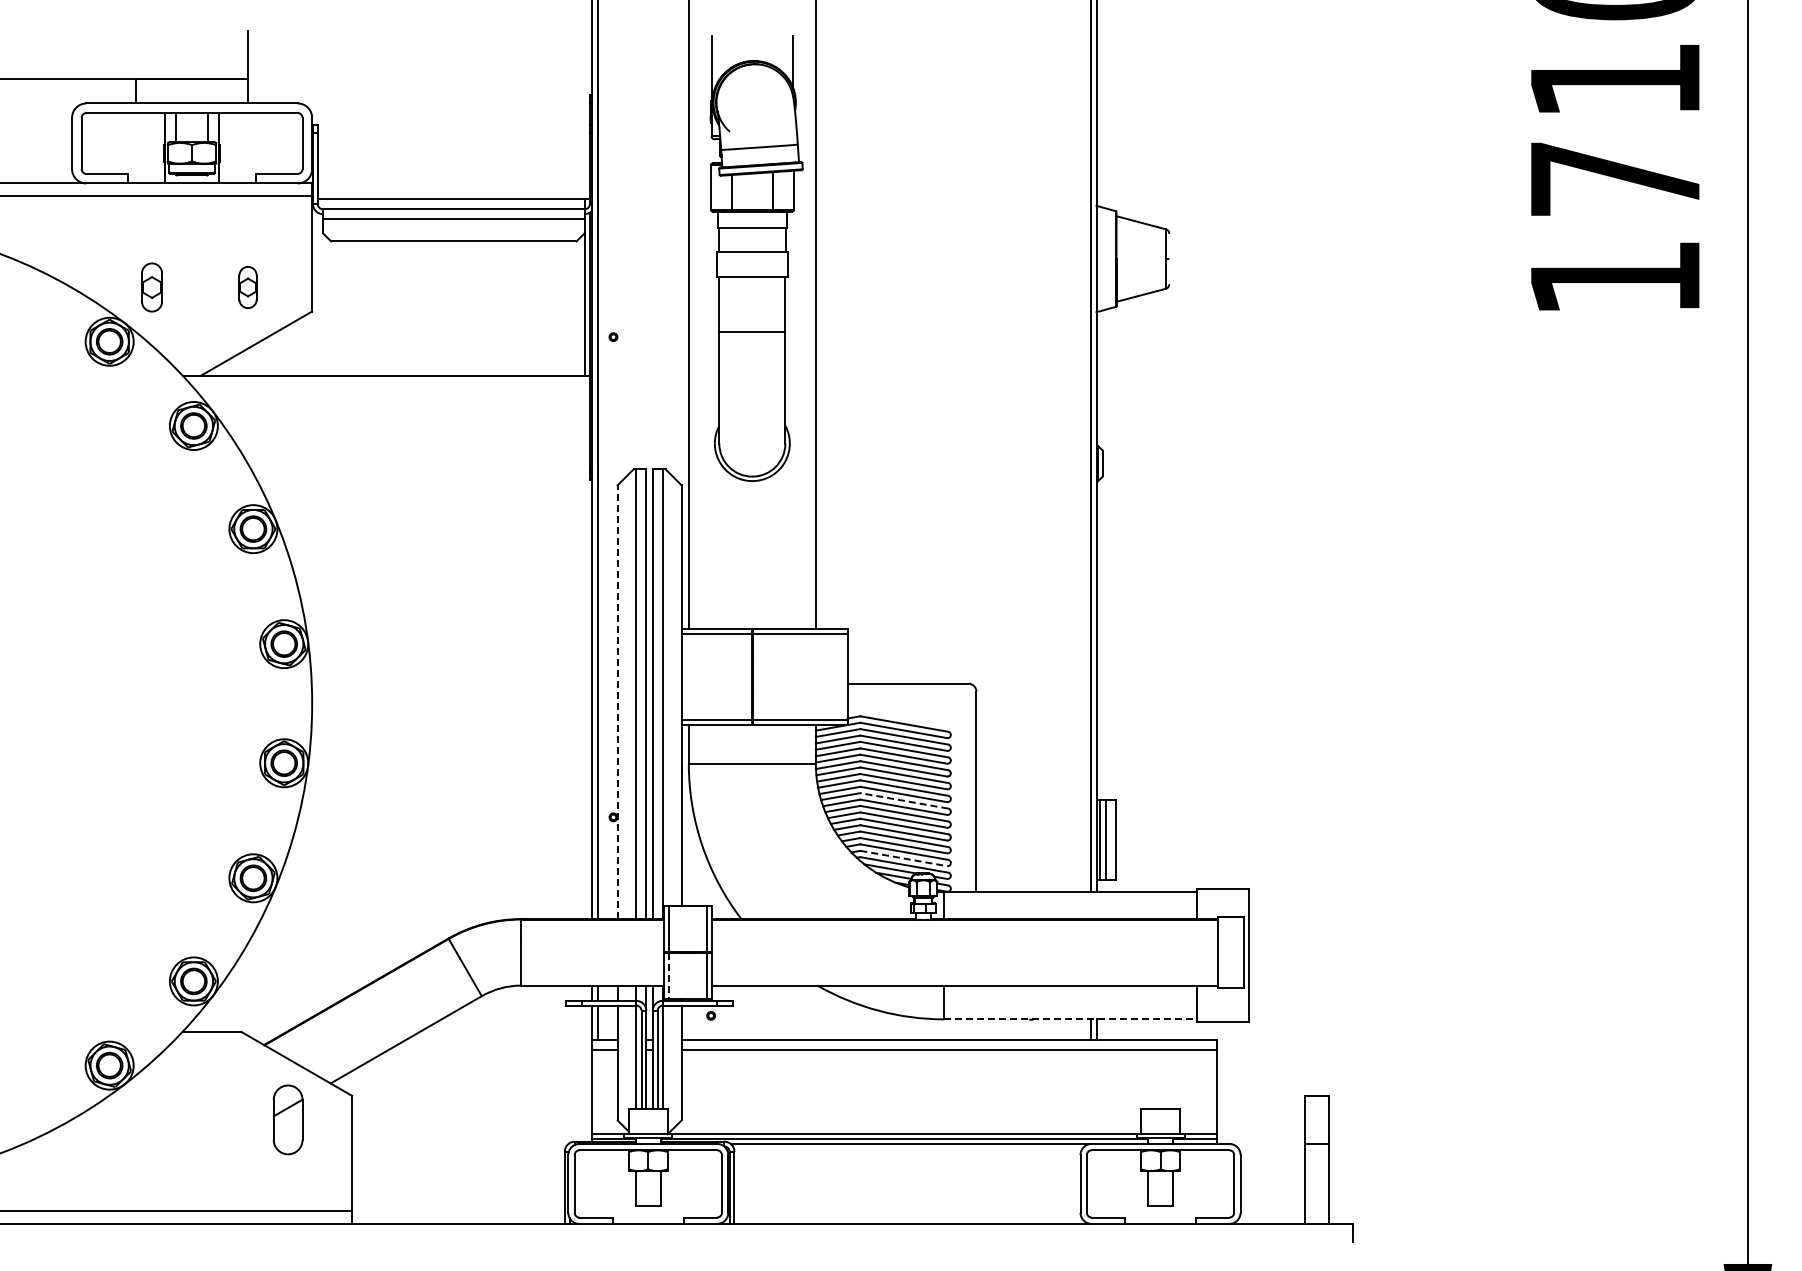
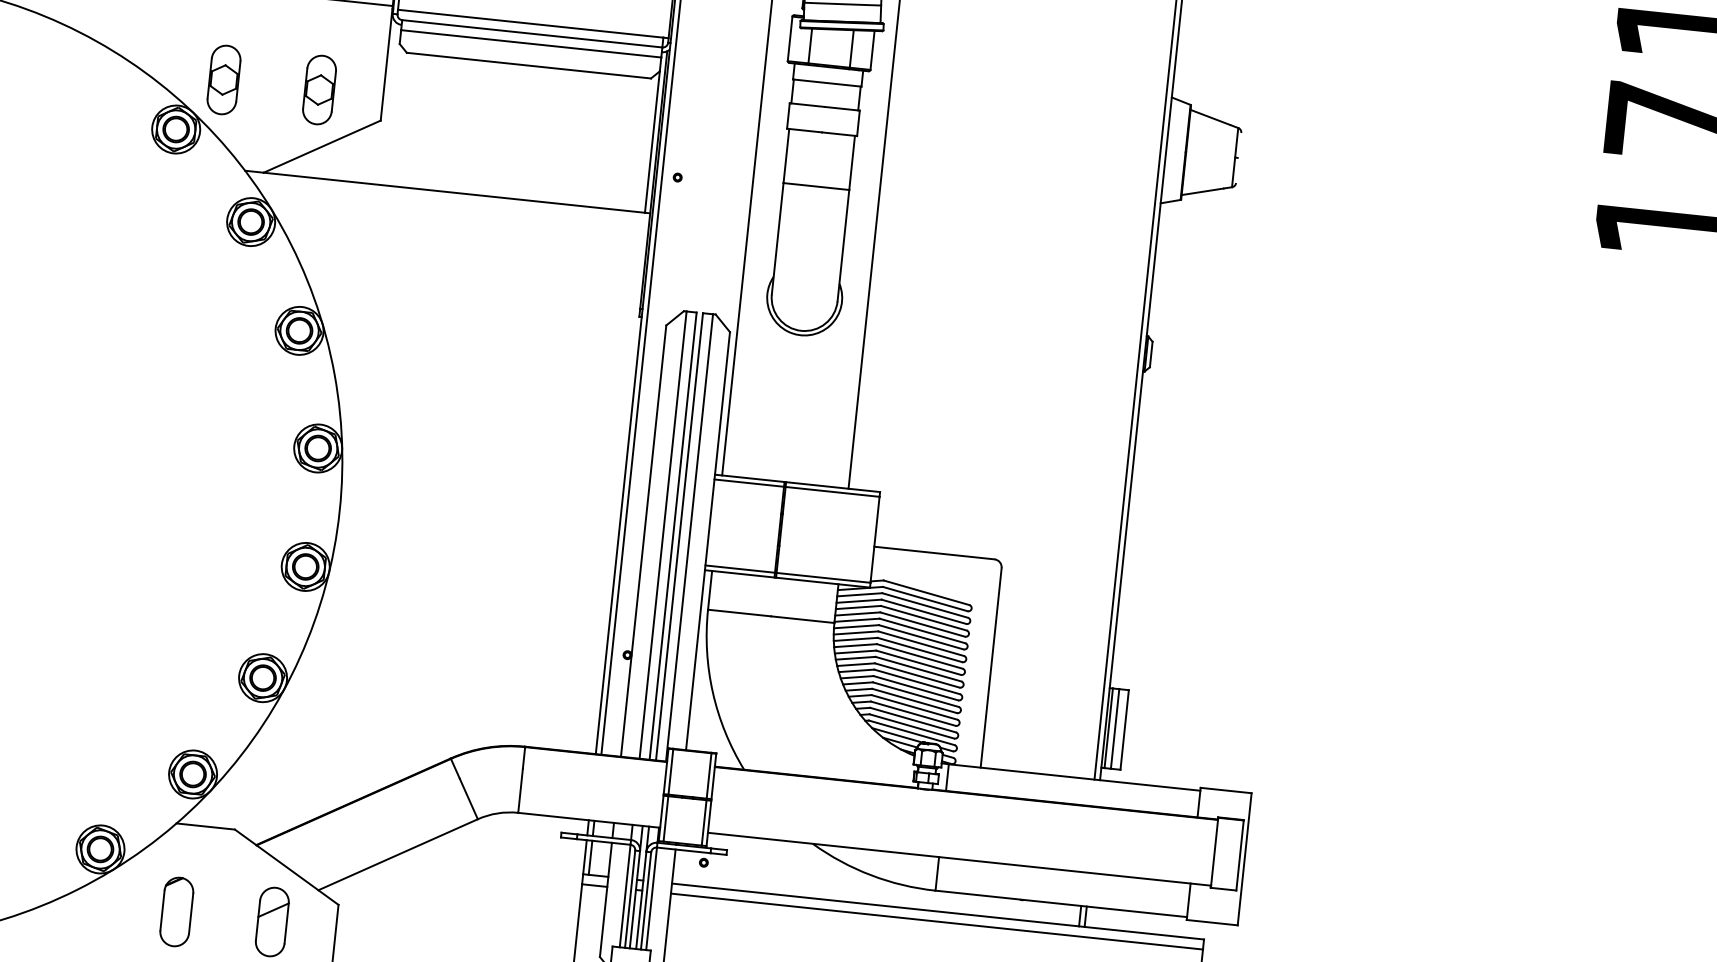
part: (151, 287) -> (223, 79), size x1.43
part: (247, 287) -> (318, 89), size x1.67
line: (617, 702) -> (643, 541), dashed -> solid
line: (904, 800) -> (918, 668), dashed -> solid
line: (904, 858) -> (912, 726), dashed -> solid
line: (668, 976) -> (665, 819), dashed -> solid
line: (1071, 1019) -> (1061, 904), dashed -> solid
part: (191, 1119) -> (176, 911), added

